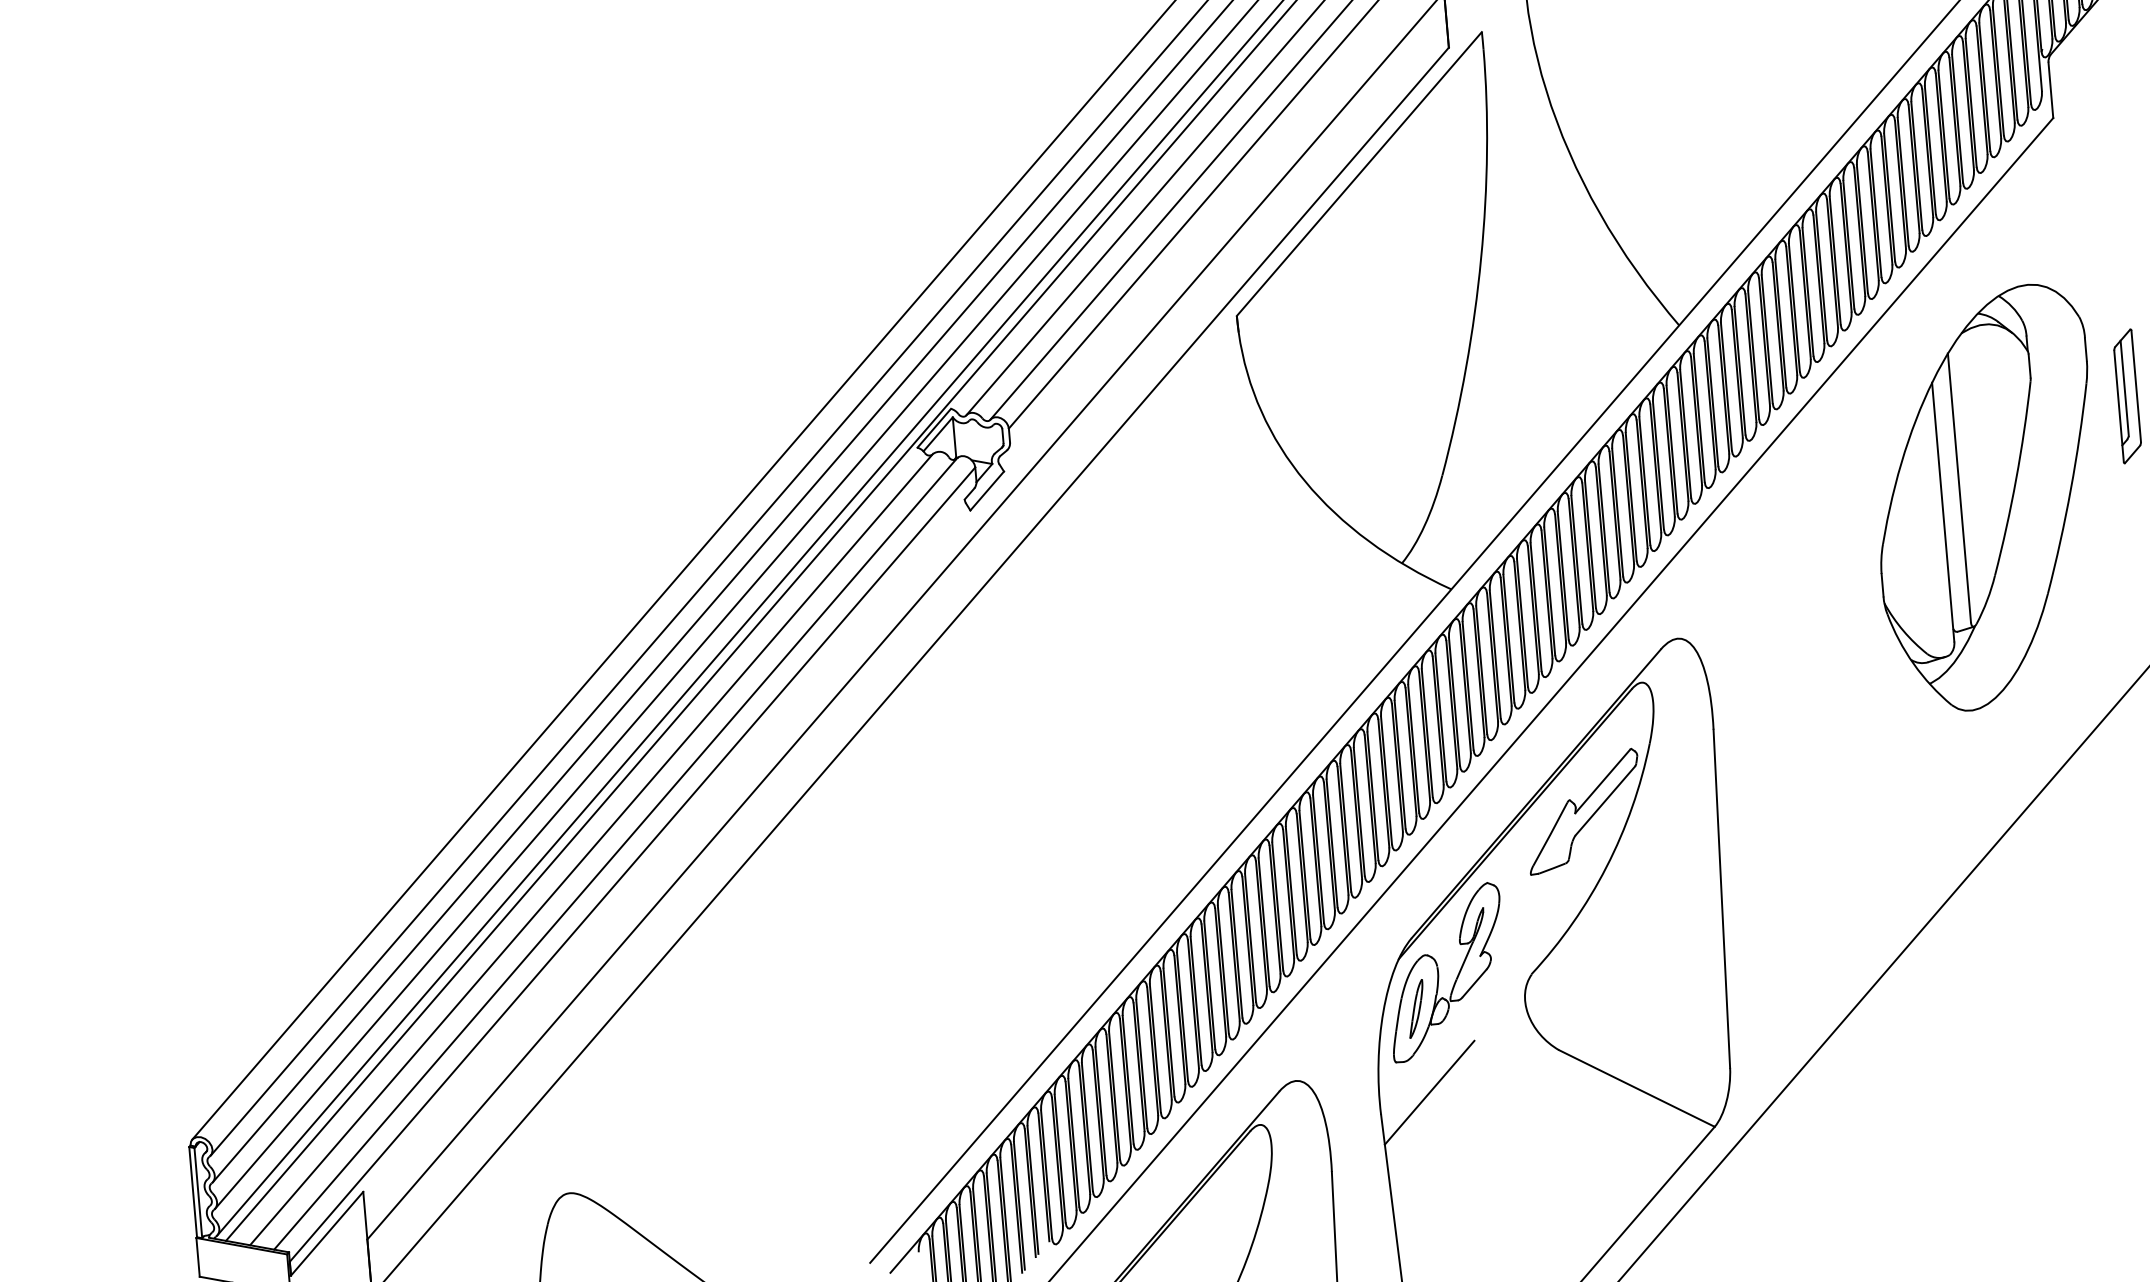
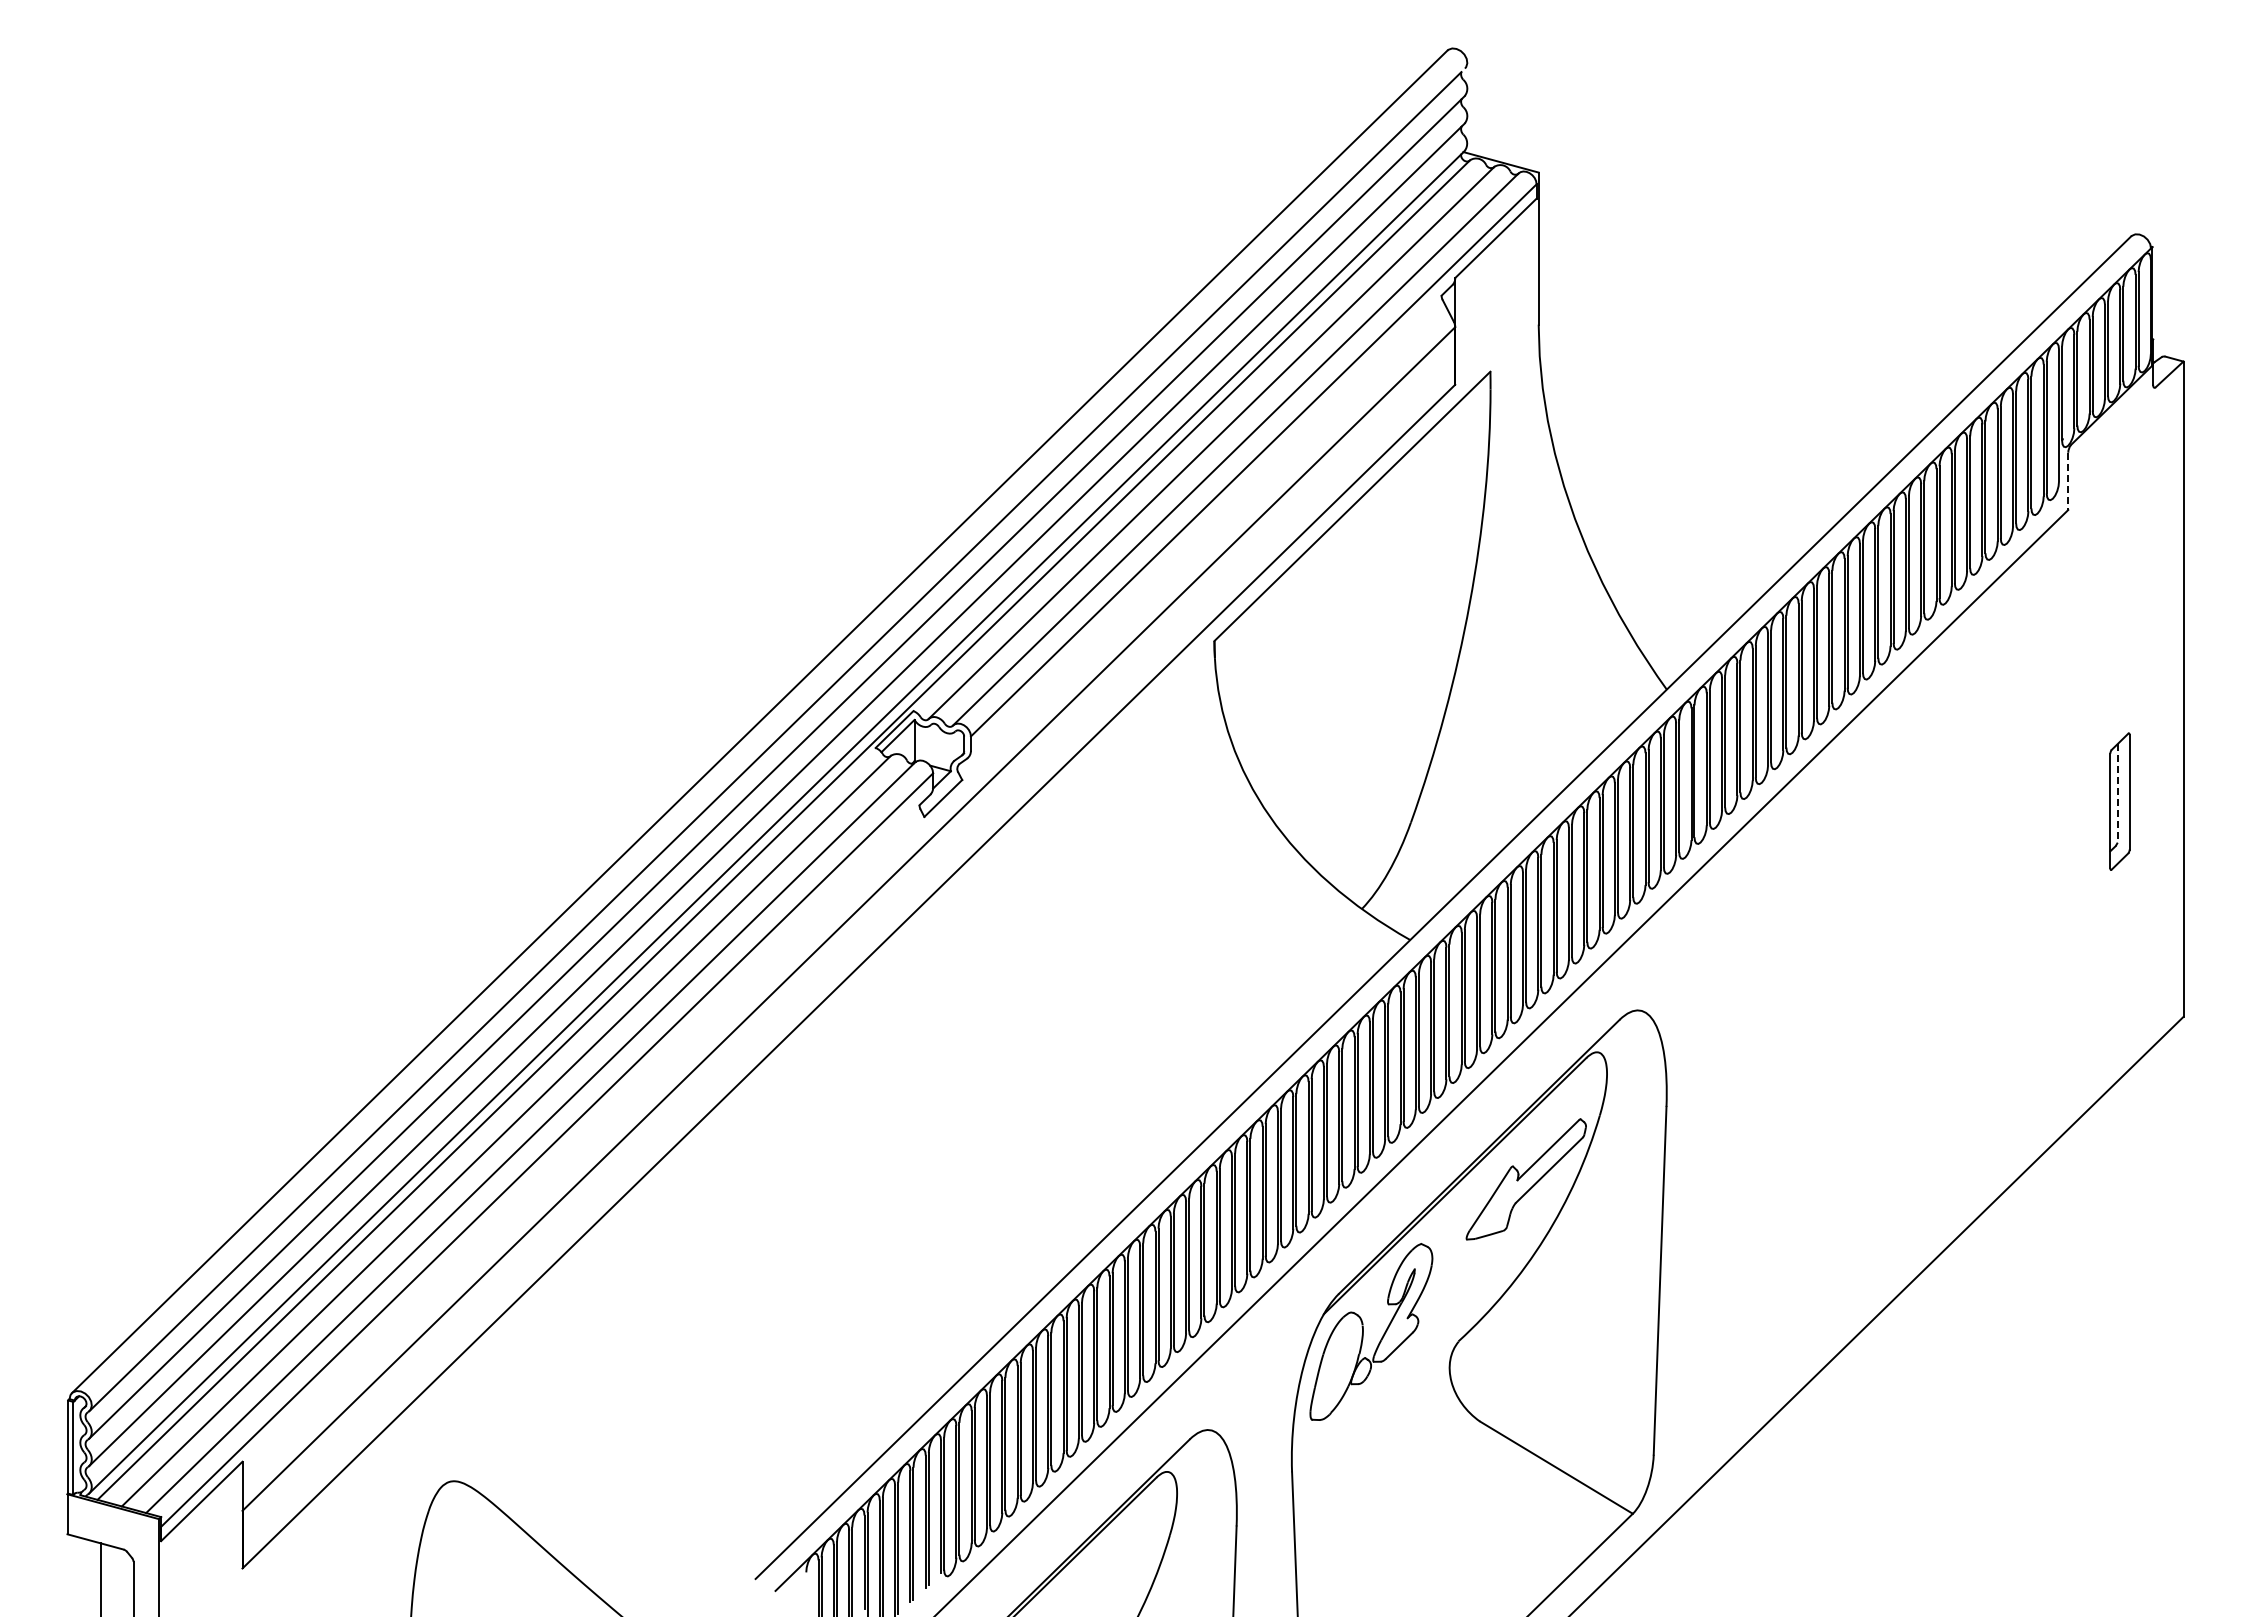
line: (2051, 90) -> (2068, 481), solid -> dashed
line: (2124, 388) -> (2117, 793), solid -> dashed
part: (1986, 498) -> (1966, 893), removed
part: (1415, 1008) -> (1336, 1366), removed
line: (1429, 1092) -> (1343, 1453), removed

